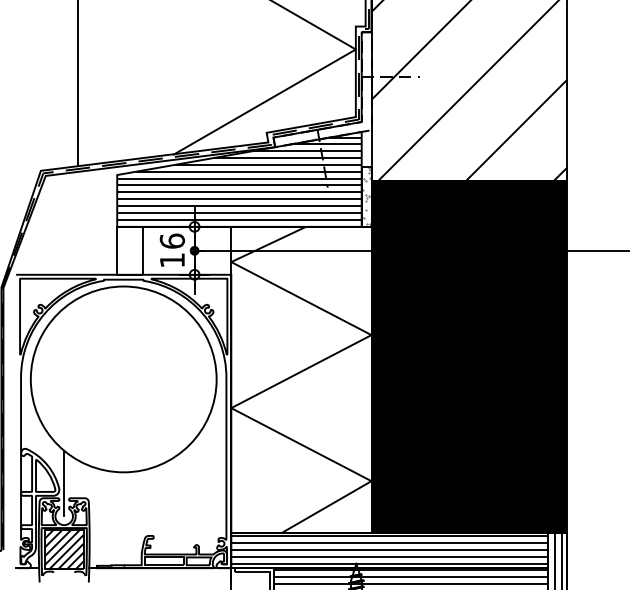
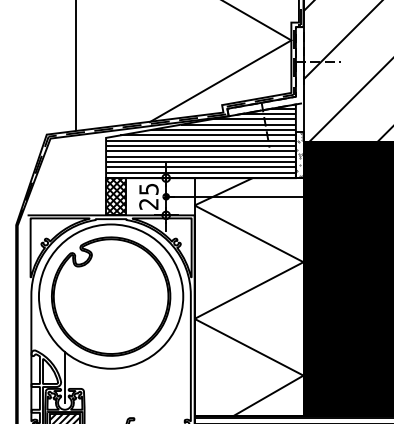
hatch: (129, 250) -> (115, 196), added
text: (172, 250) -> (148, 196), 16 -> 25
part: (123, 379) -> (110, 296), added

